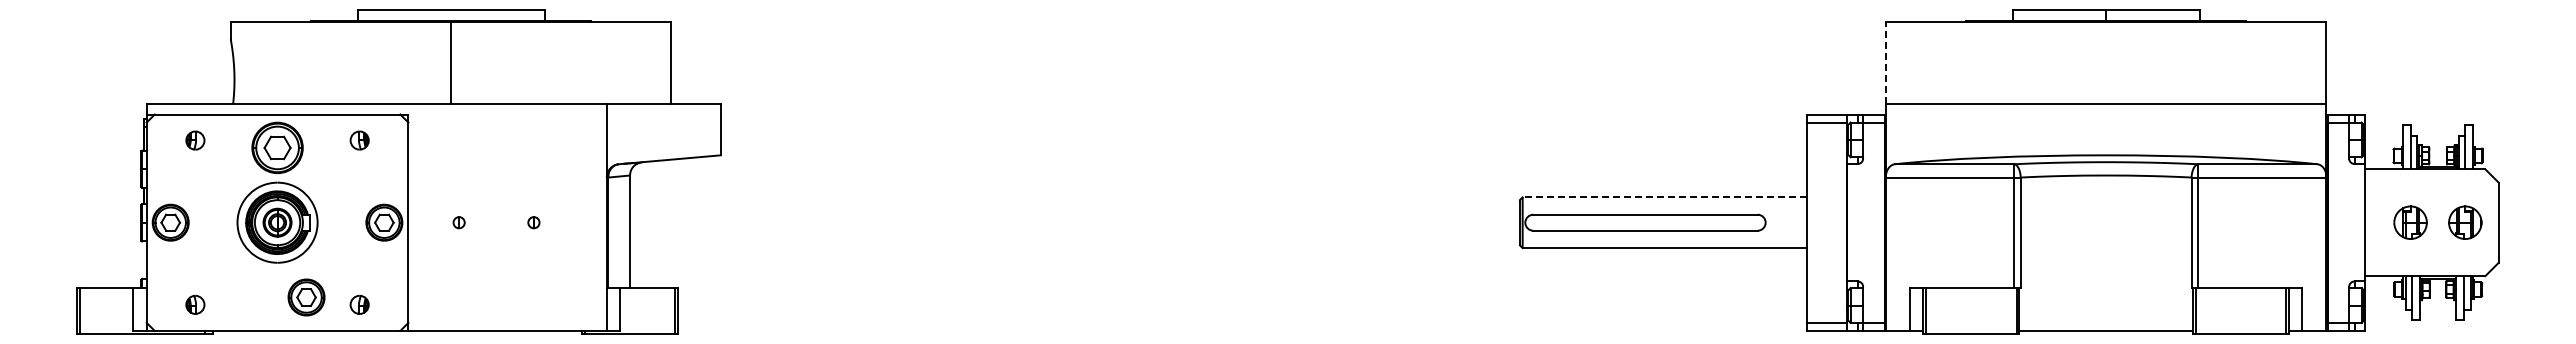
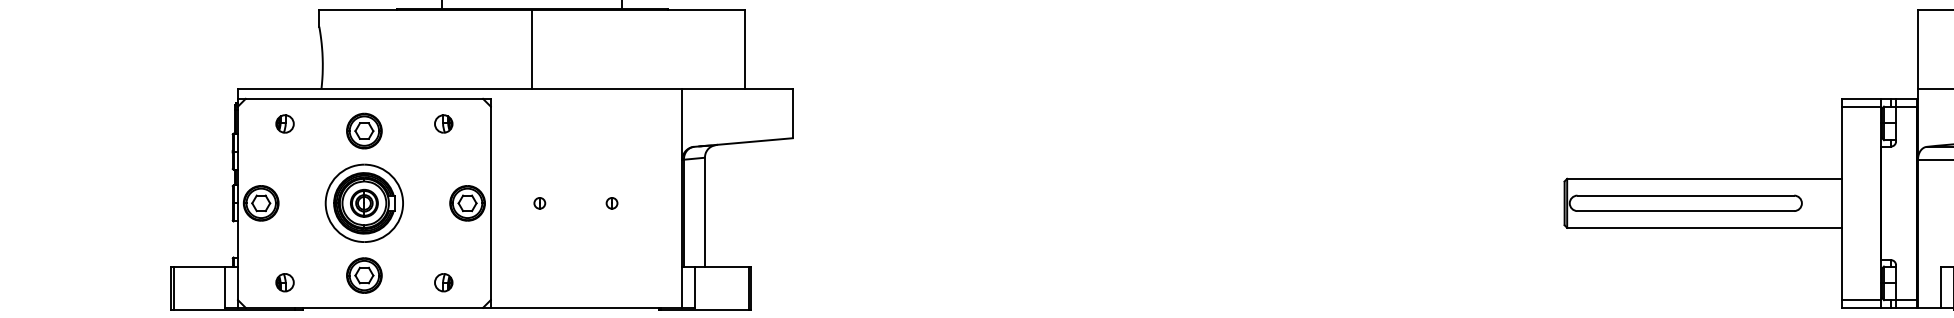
line: (1885, 63) -> (1917, 49), dashed -> solid
part: (277, 147) -> (364, 130), size x0.71
line: (1664, 197) -> (1704, 178), dashed -> solid
part: (306, 297) -> (364, 275), moved

